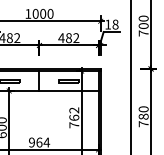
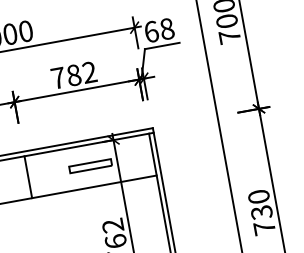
text: (108, 24) -> (152, 31), 18 -> 68
text: (61, 37) -> (58, 76), 482 -> 782
text: (143, 116) -> (261, 212), 780 -> 730

